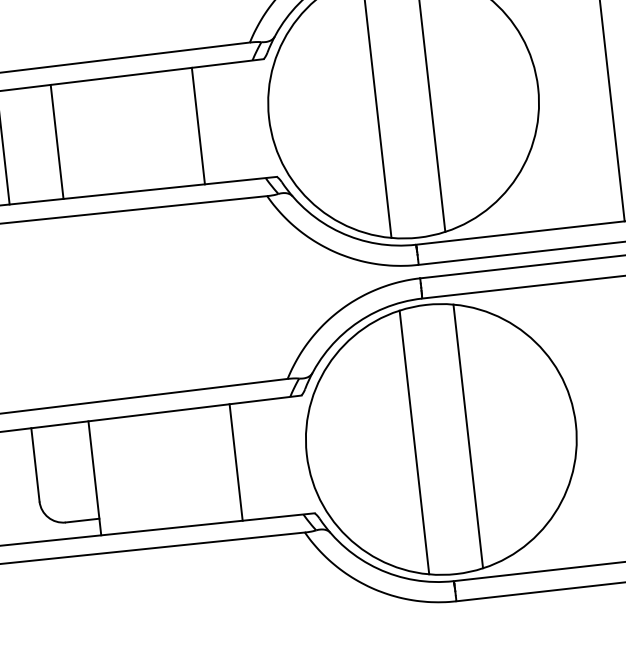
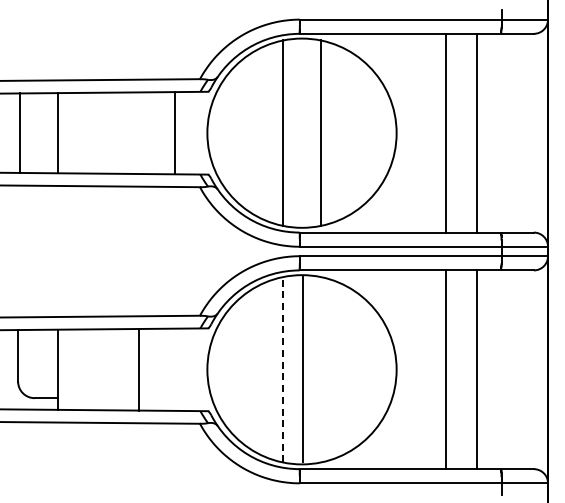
line: (198, 126) -> (174, 133), moved
line: (467, 436) -> (302, 369), moved
line: (414, 442) -> (283, 369), solid -> dashed
line: (235, 462) -> (138, 369), moved

